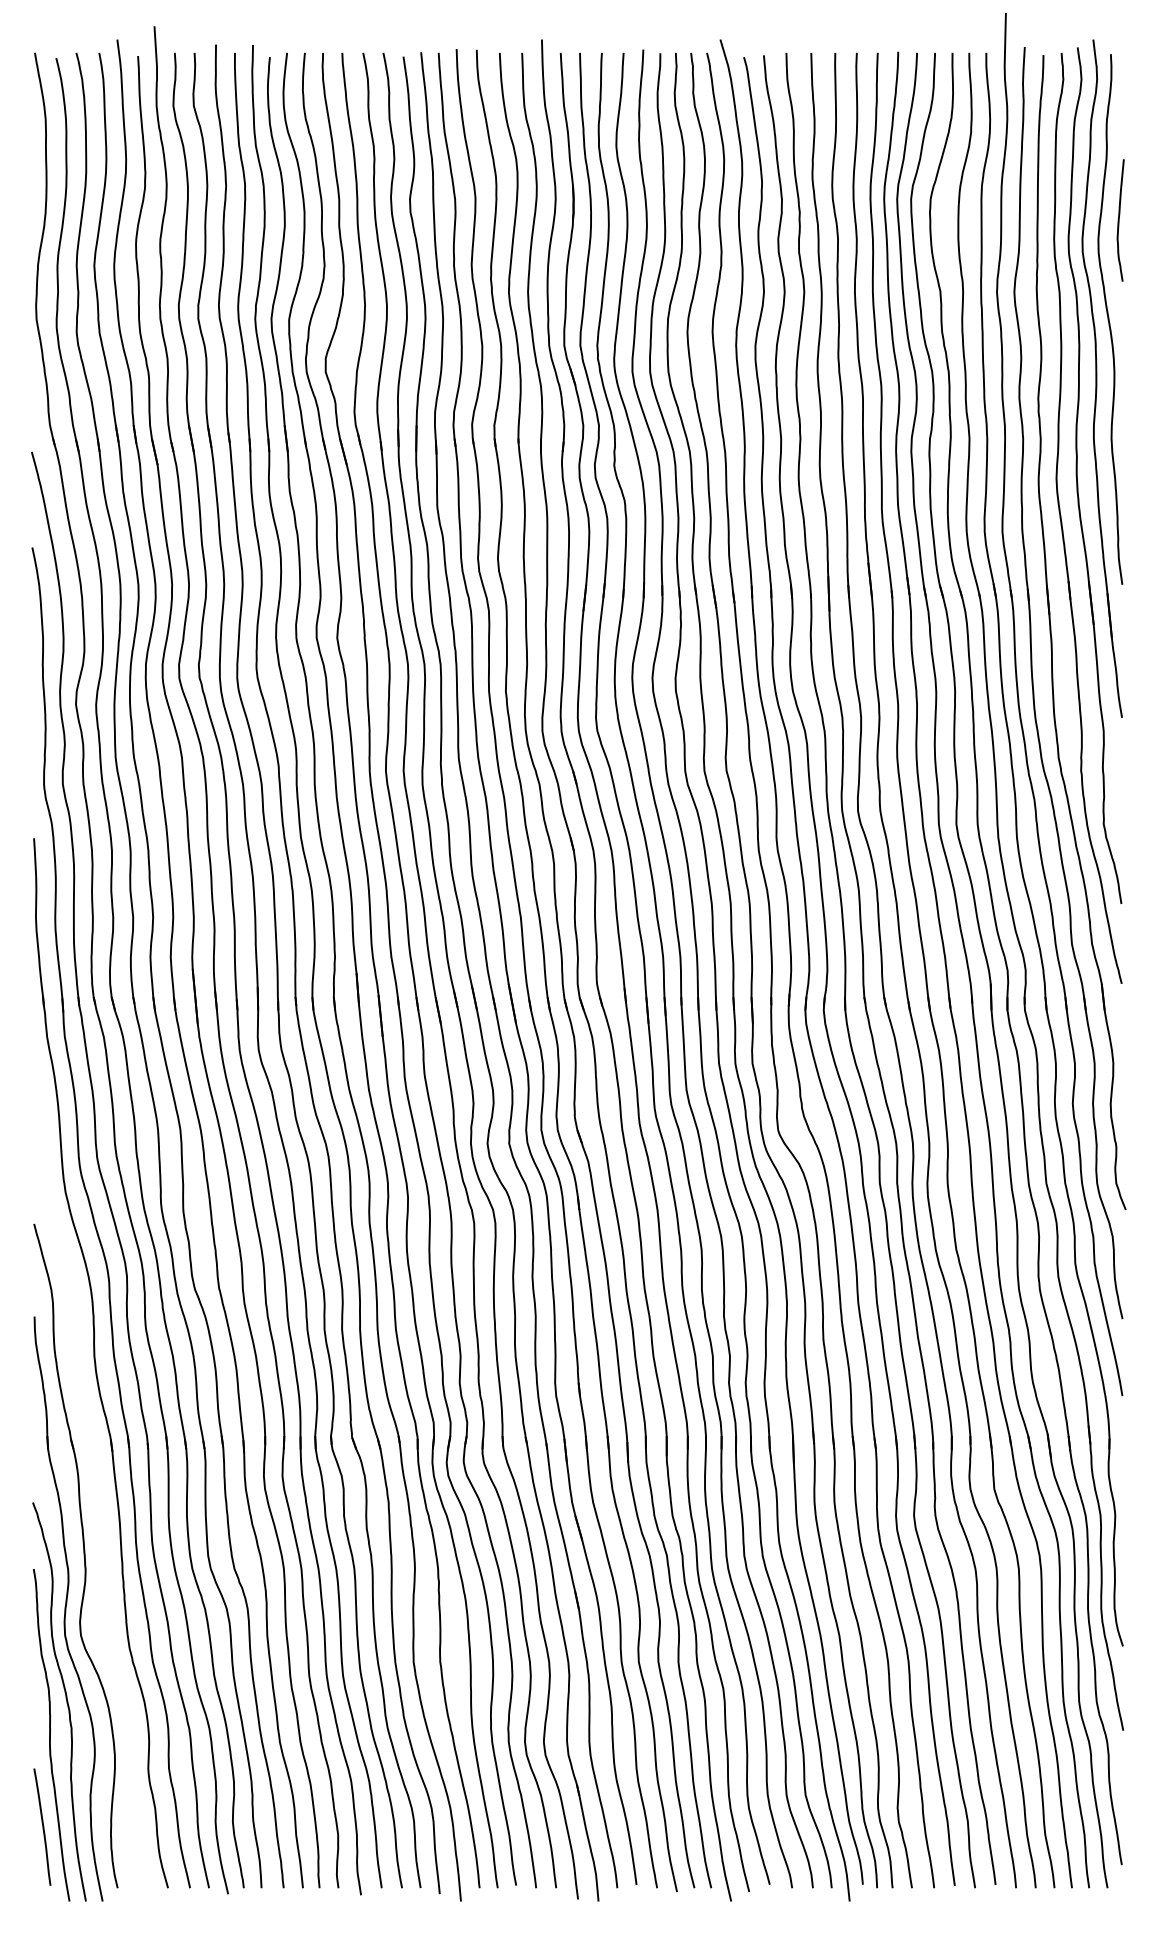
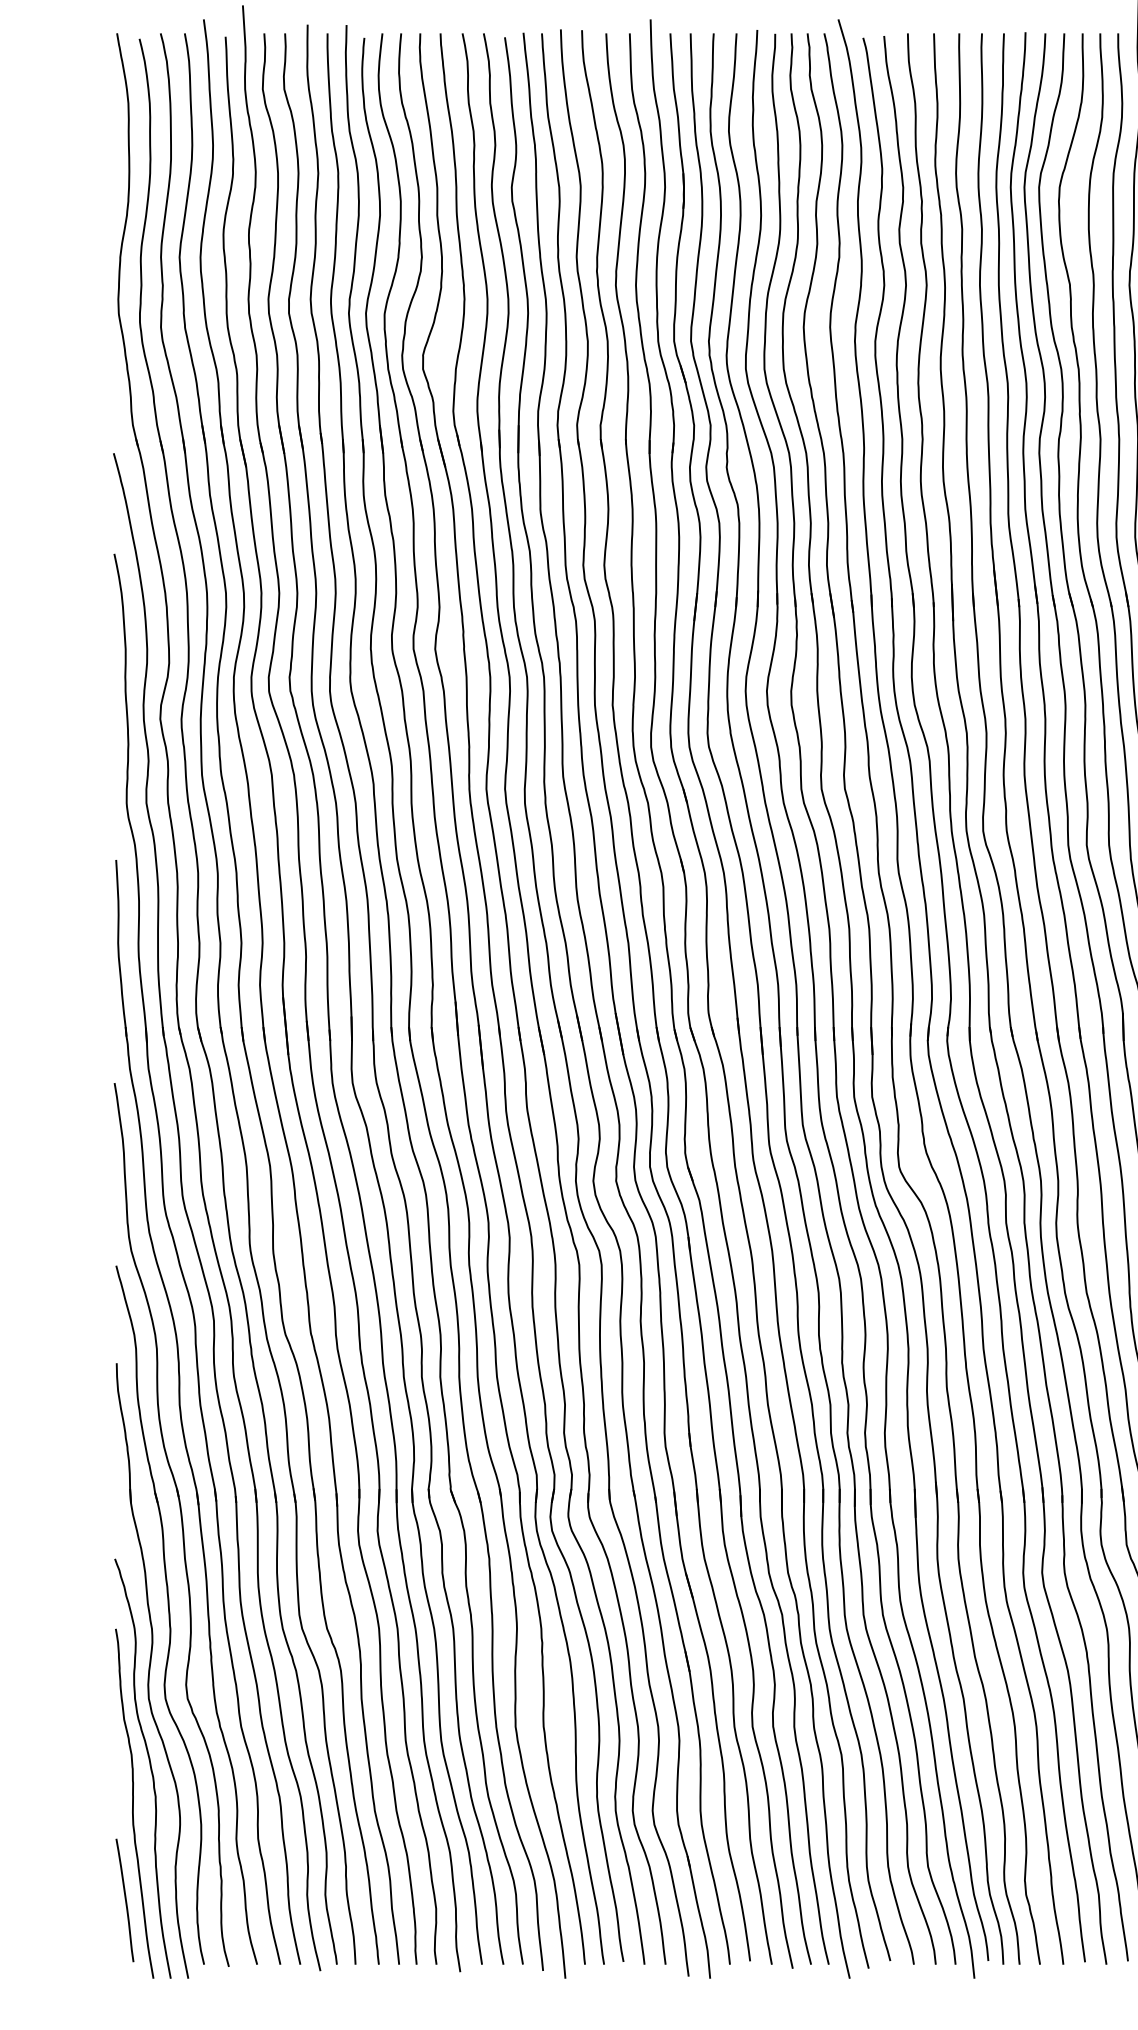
part: (95, 1467) -> (180, 1522), added

